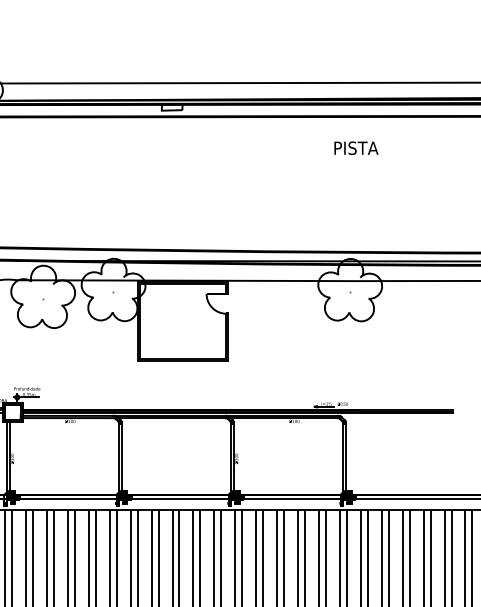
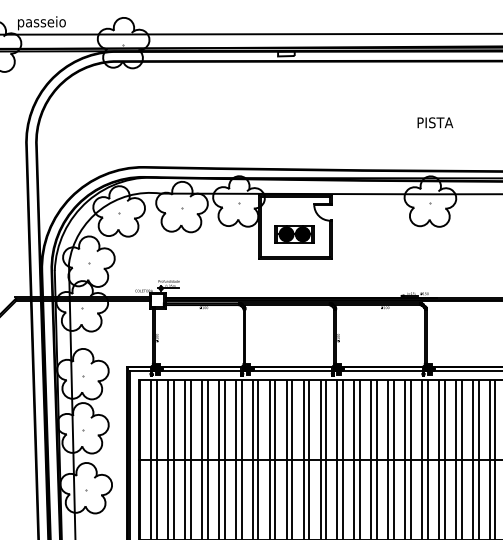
text: (356, 147) -> (435, 122), moved
part: (182, 330) -> (294, 234), added

